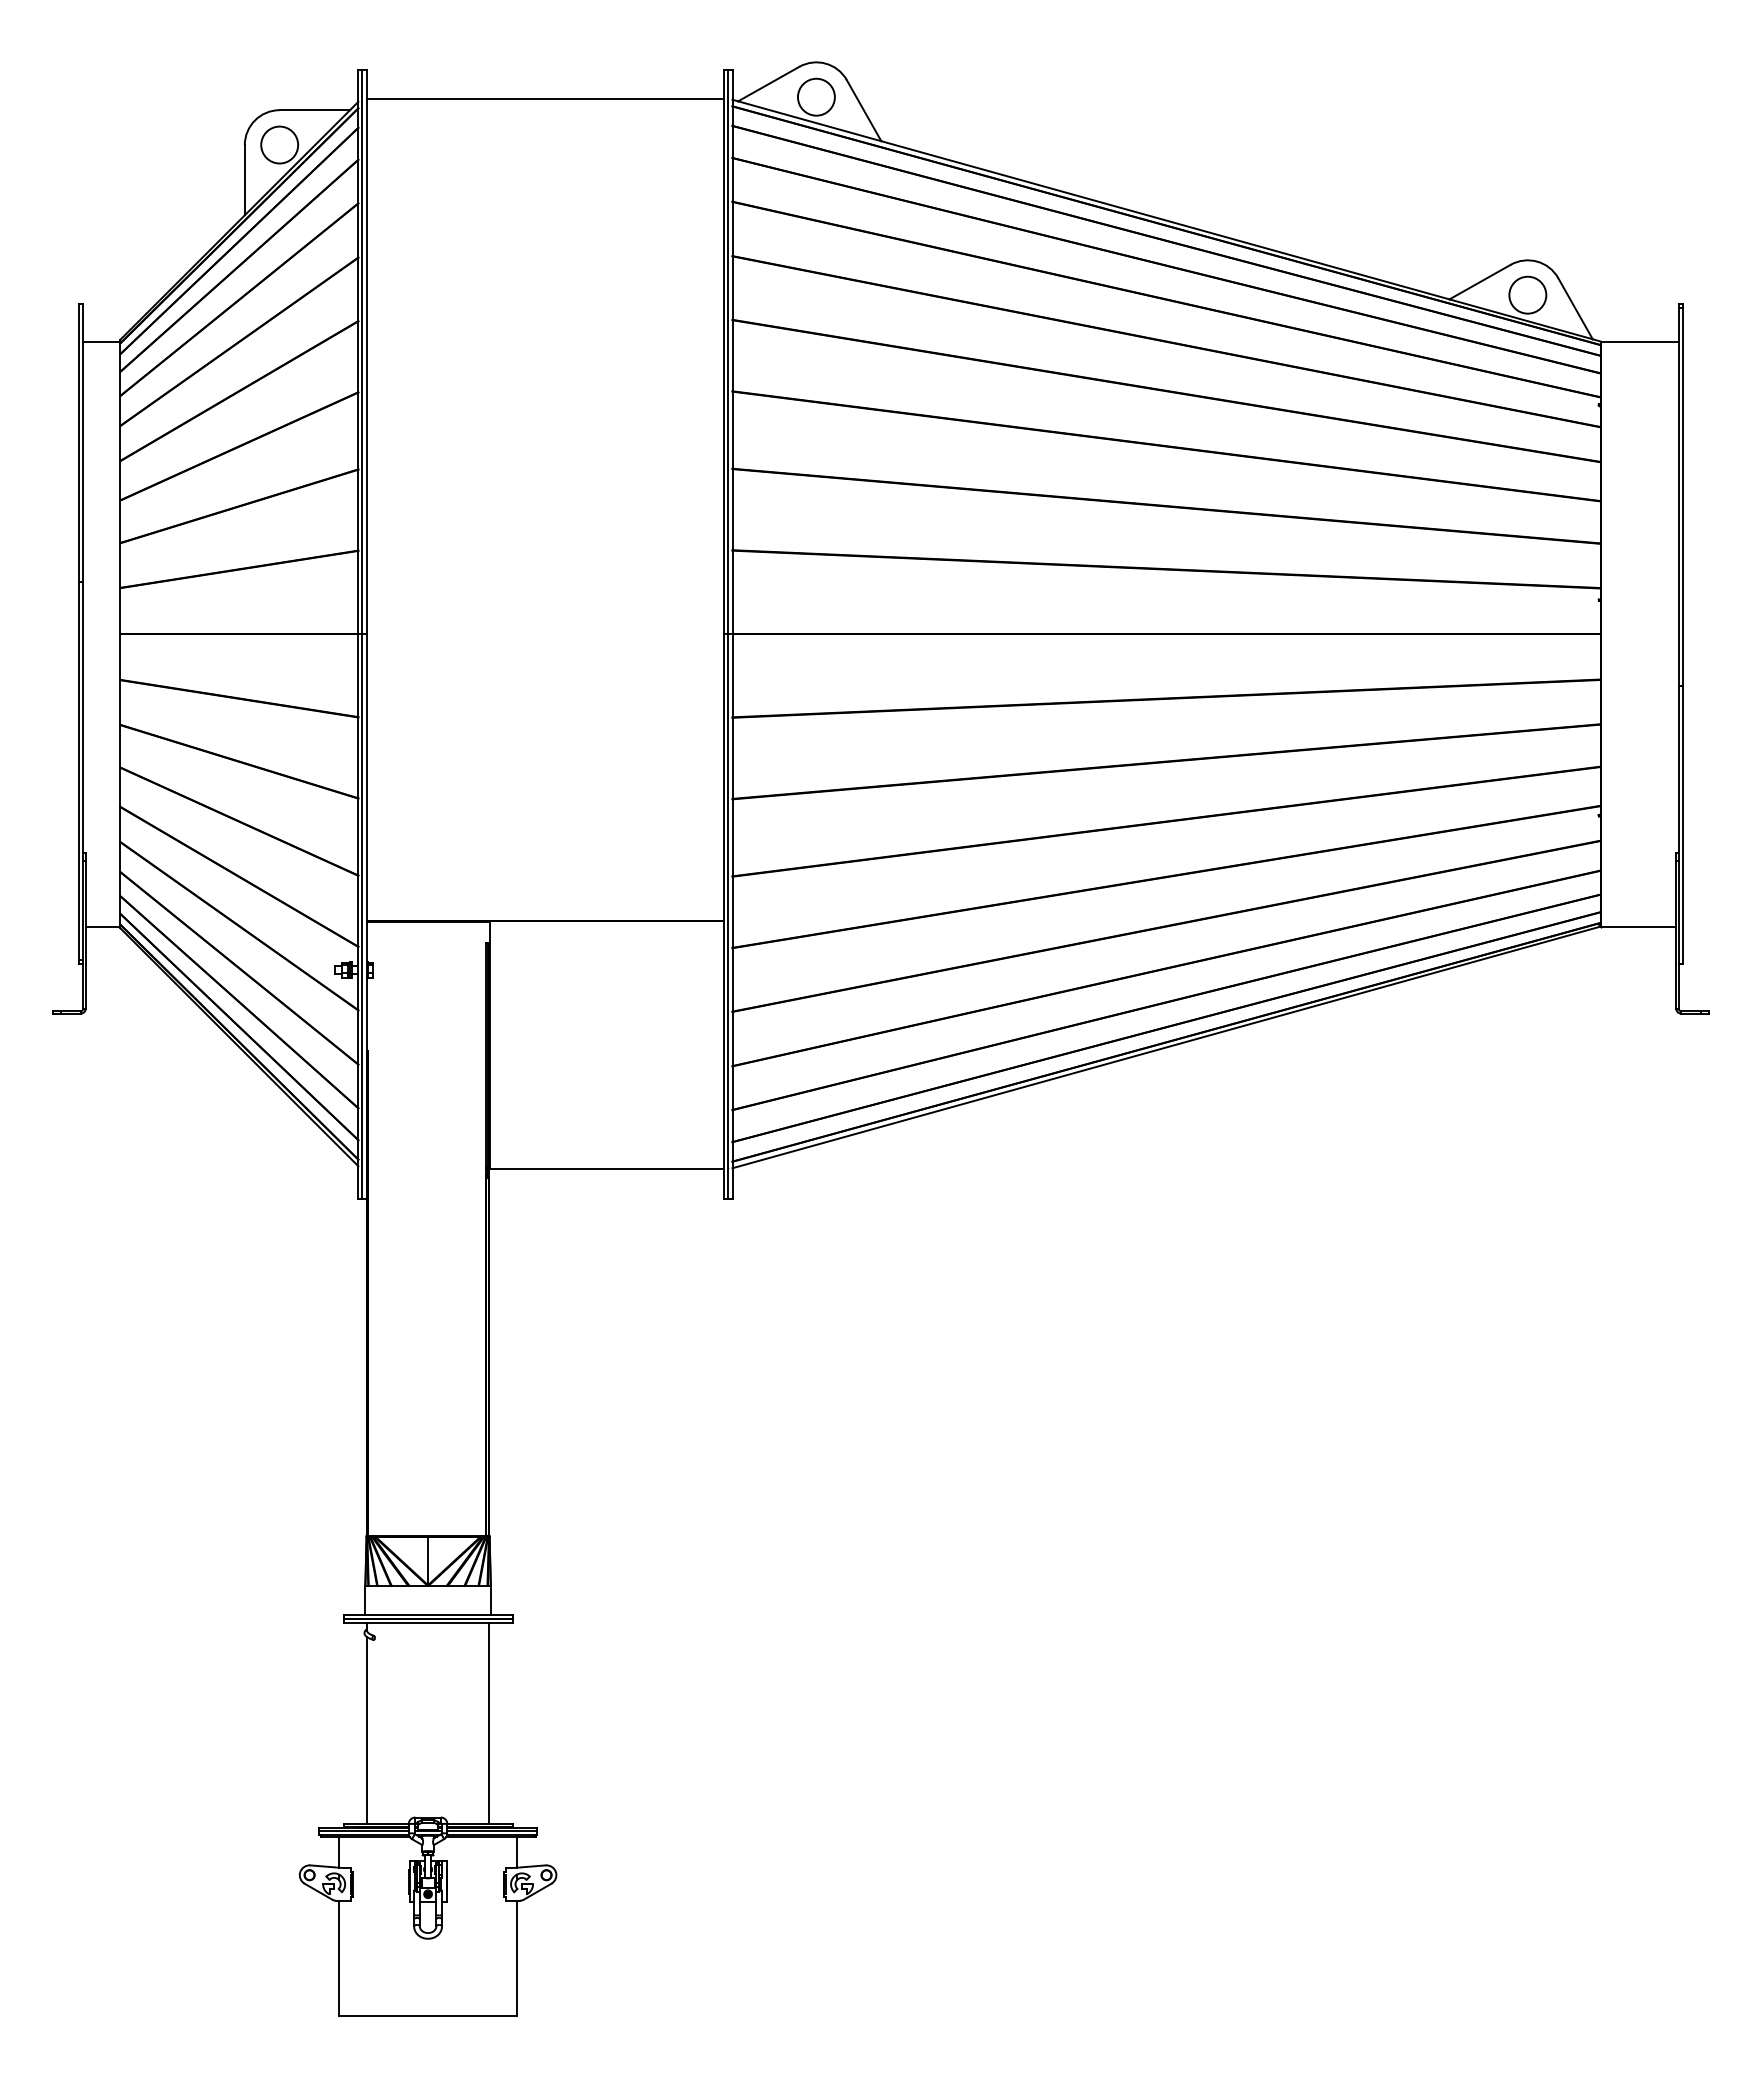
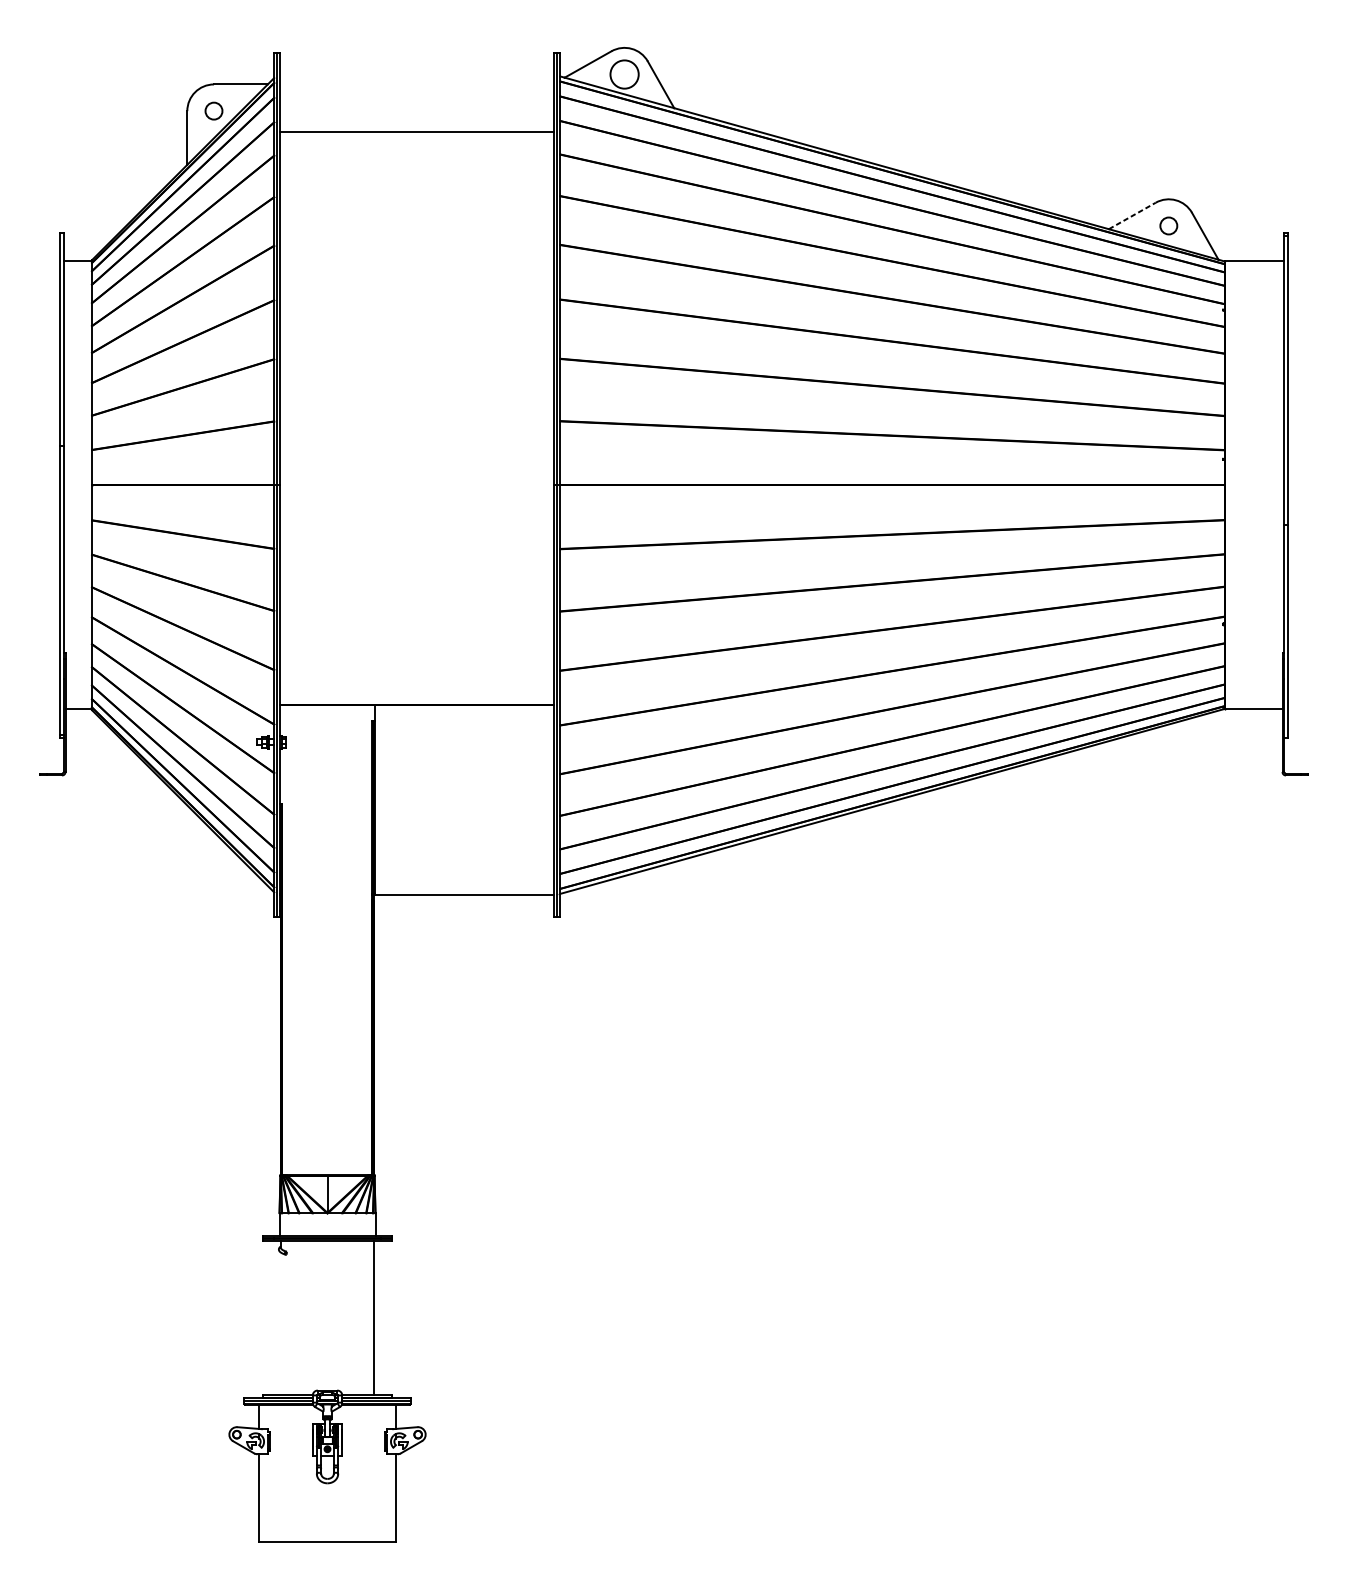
line: (545, 98) -> (417, 132), moved
circle: (279, 144) -> (213, 110), size x0.6
line: (1480, 281) -> (1132, 215), solid -> dashed
circle: (1527, 294) -> (1168, 225), size x0.6
line: (367, 1730) -> (281, 1323), removed

